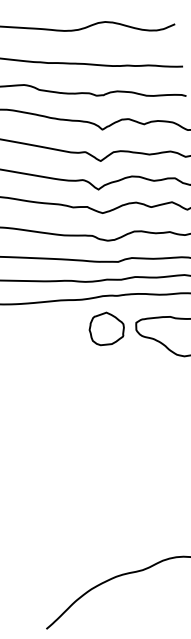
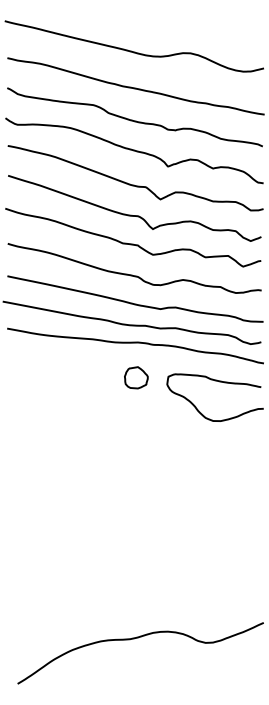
part: (107, 328) -> (136, 377), size x0.62

